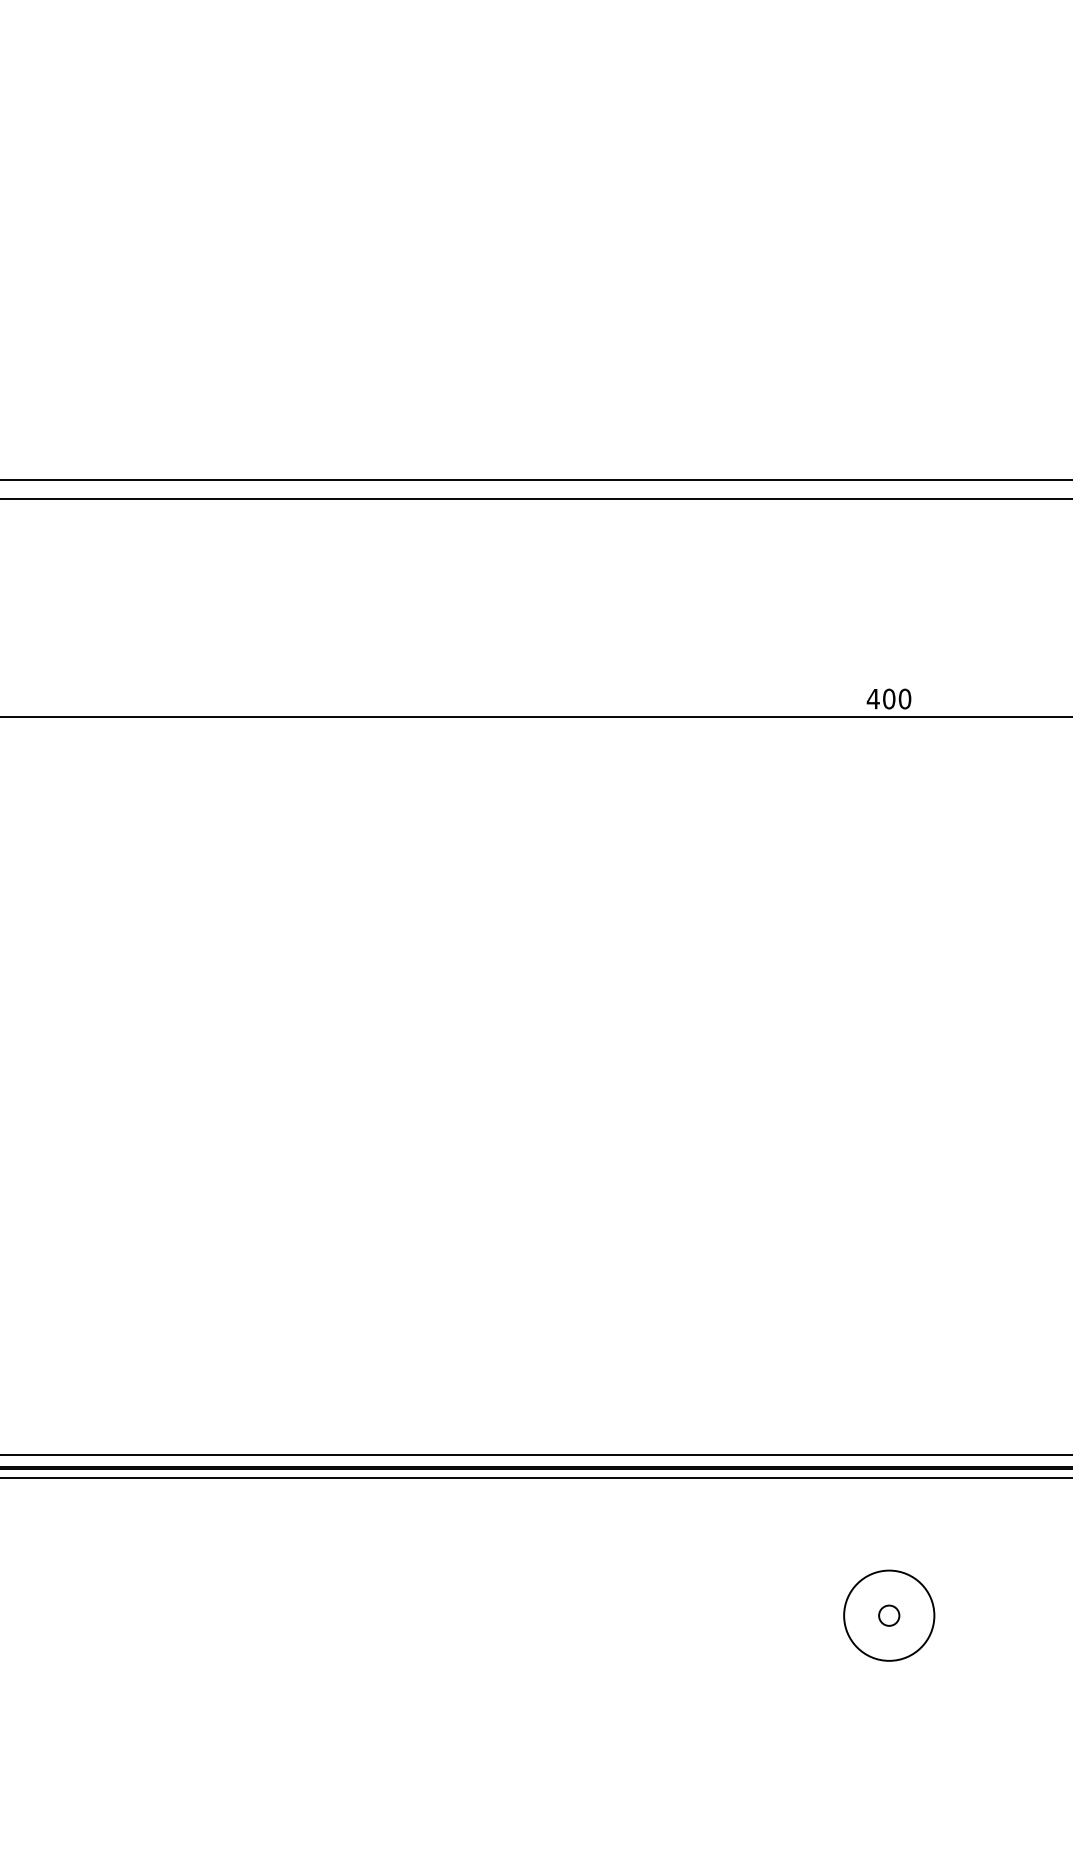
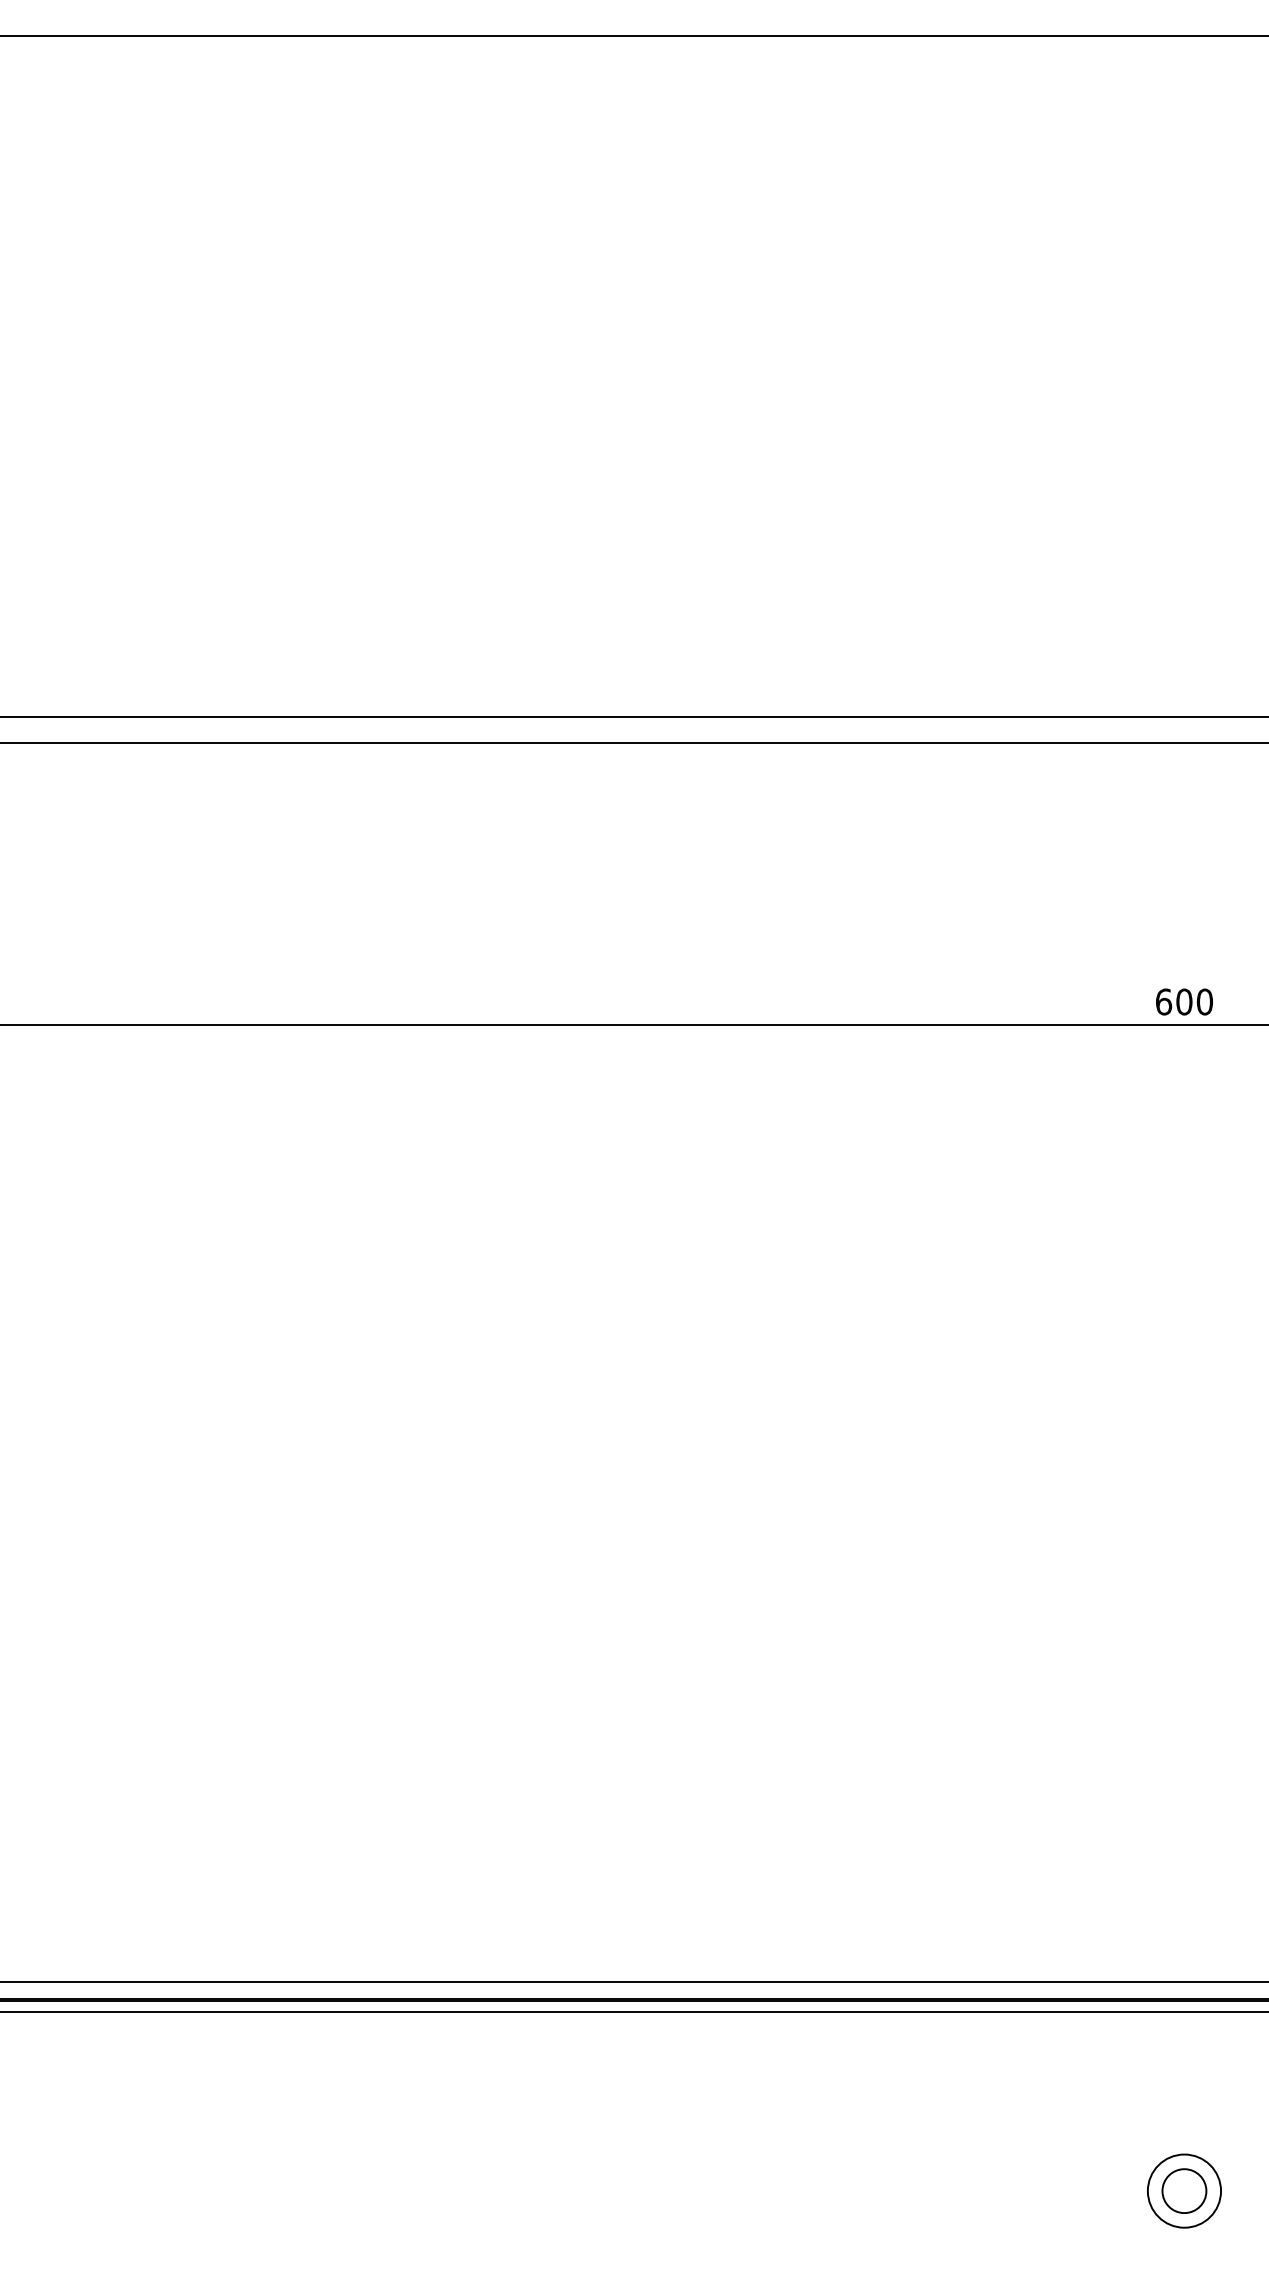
text: (872, 698) -> (1162, 1001), 400 -> 600
circle: (889, 1615) -> (1184, 2190), size x0.62
circle: (889, 1615) -> (1184, 2190), size x1.67

